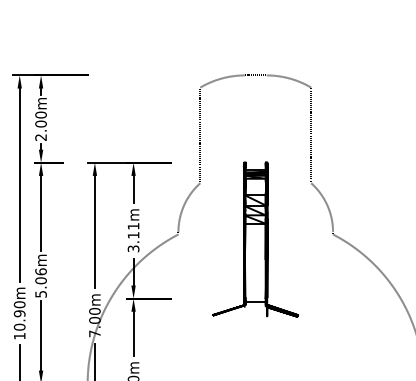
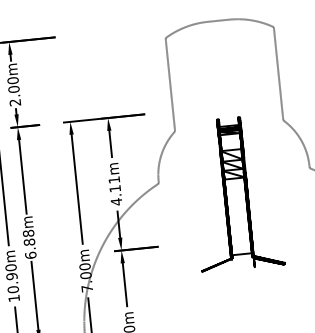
part: (255, 239) -> (235, 193), moved
text: (133, 248) -> (116, 201), 3.11m -> 4.11m
text: (40, 282) -> (29, 244), 5.06m -> 6.88m

